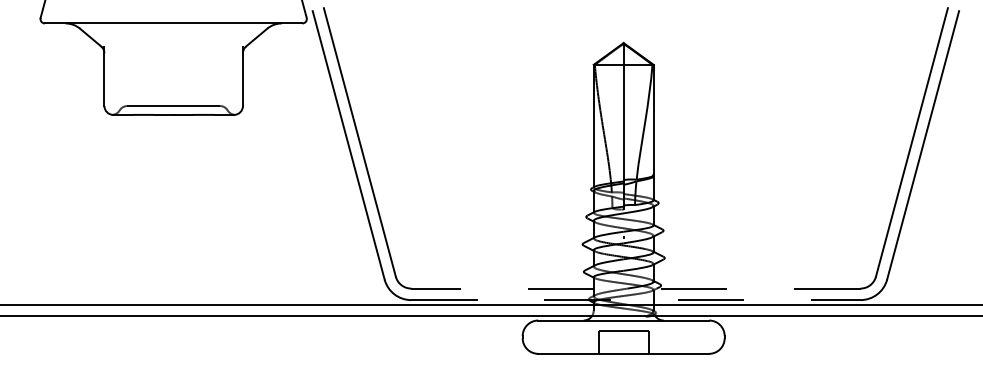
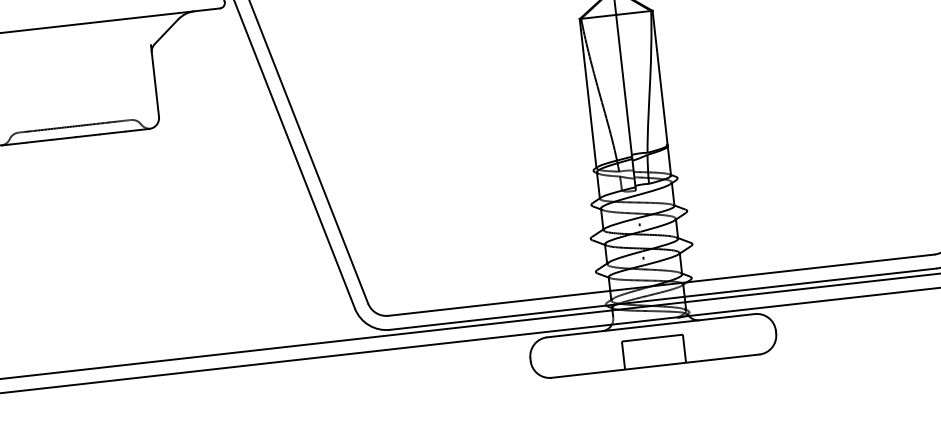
line: (635, 288) -> (661, 285), dashed -> solid
line: (635, 300) -> (662, 299), dashed -> solid

